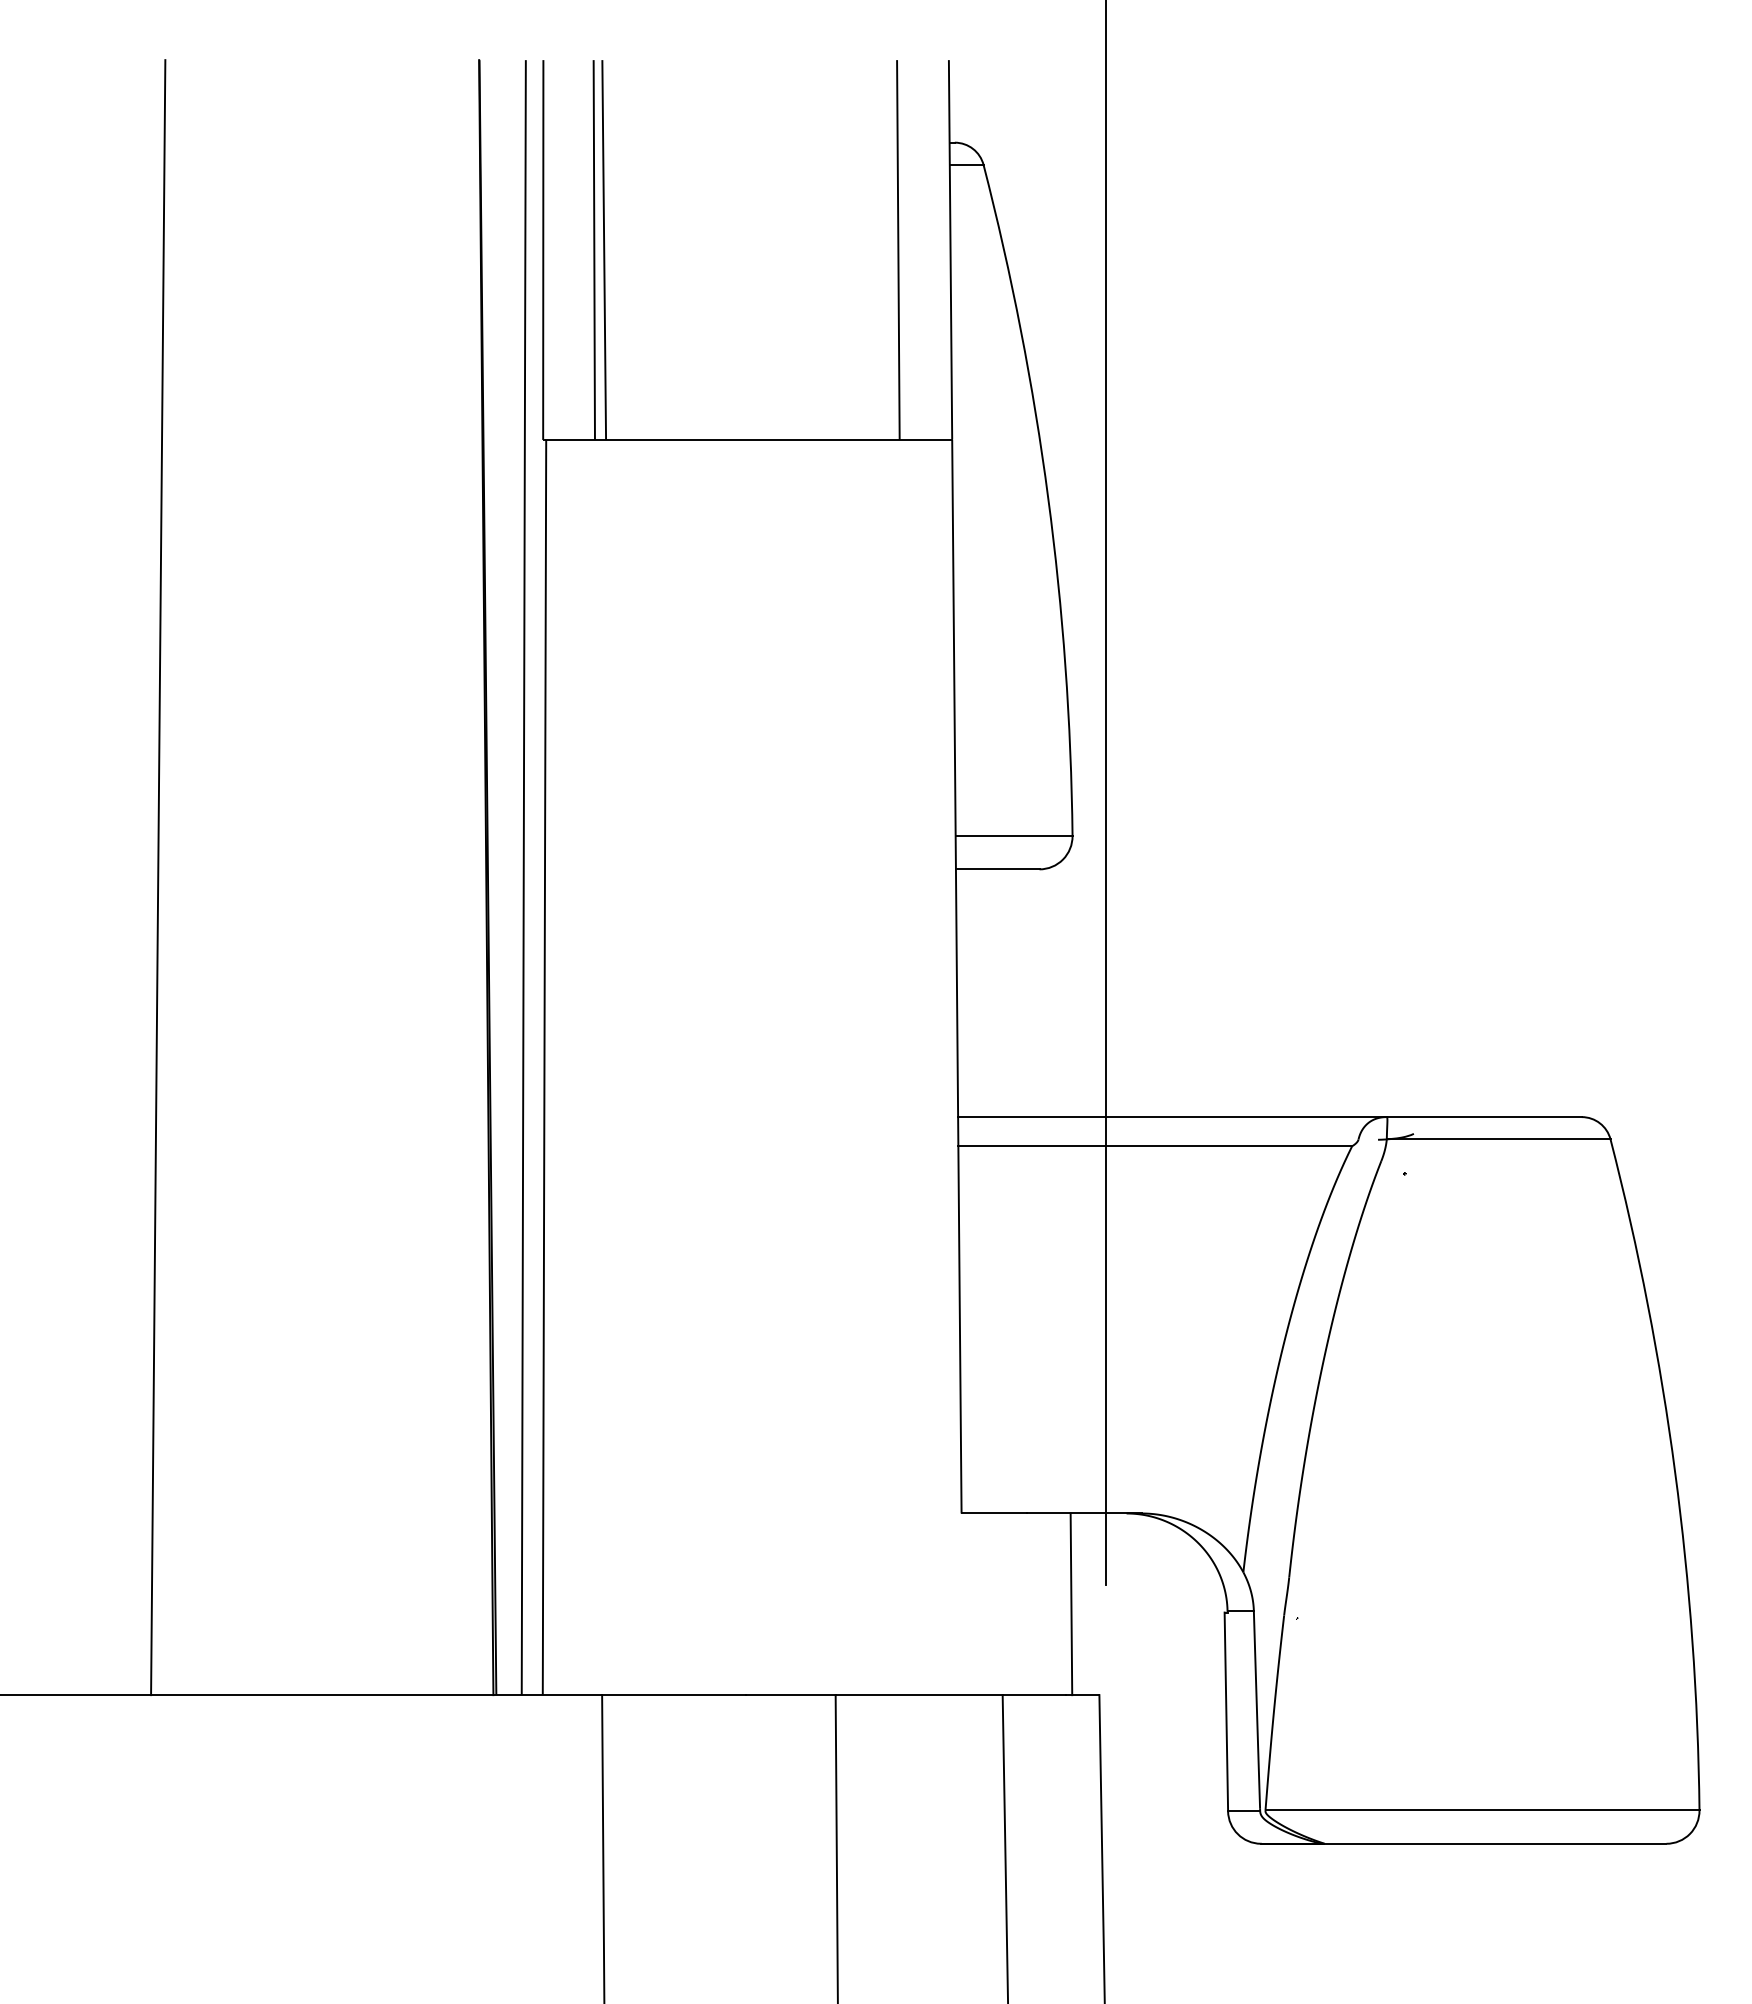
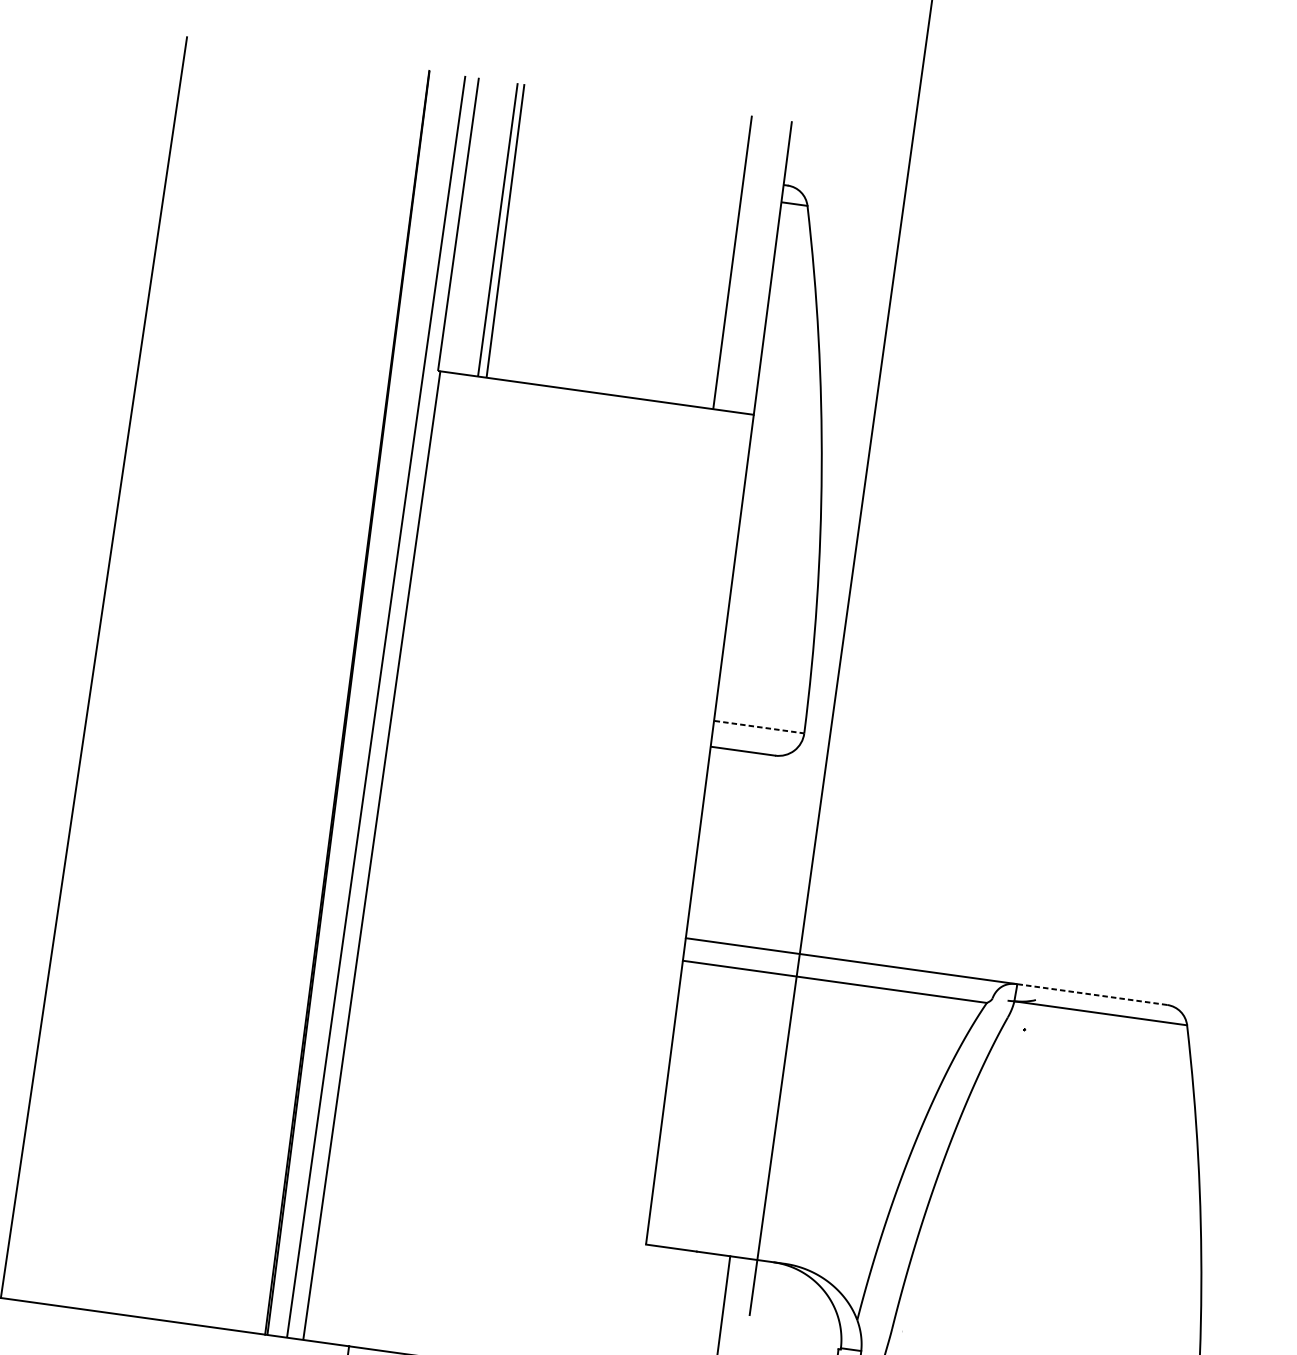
line: (1014, 835) -> (759, 726), solid -> dashed
line: (1484, 1117) -> (1092, 994), solid -> dashed

